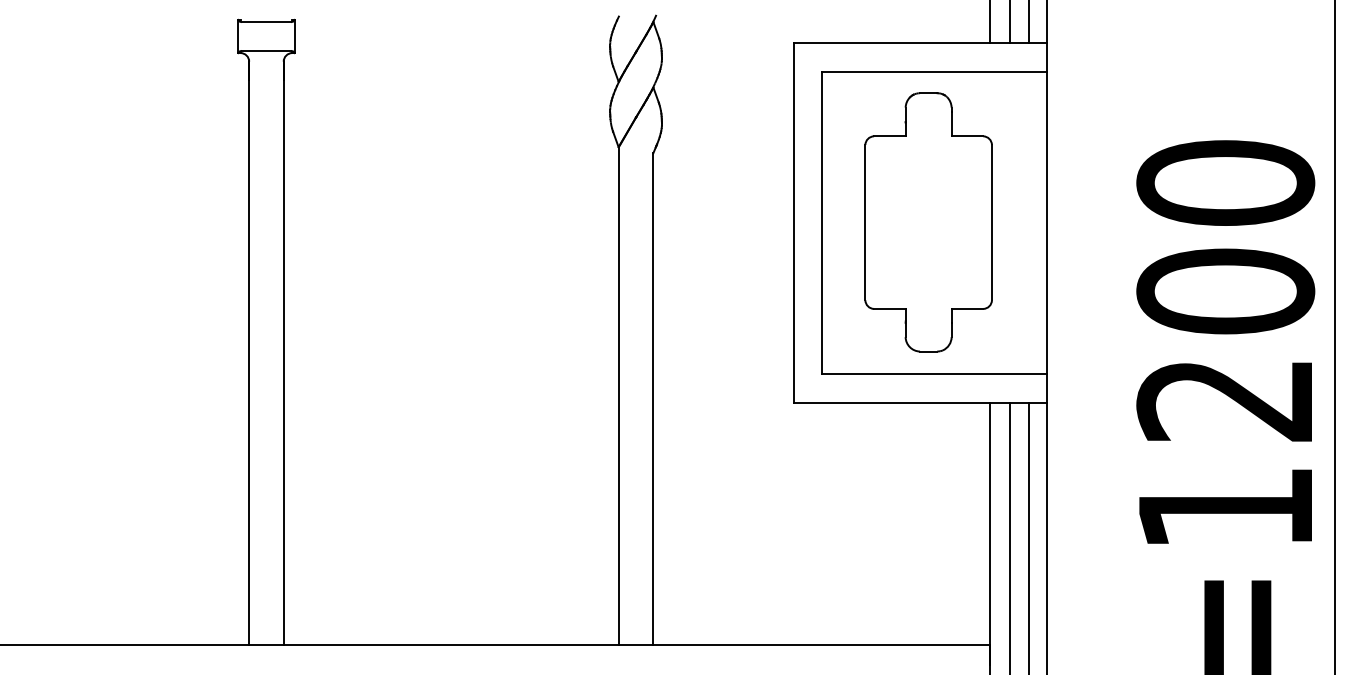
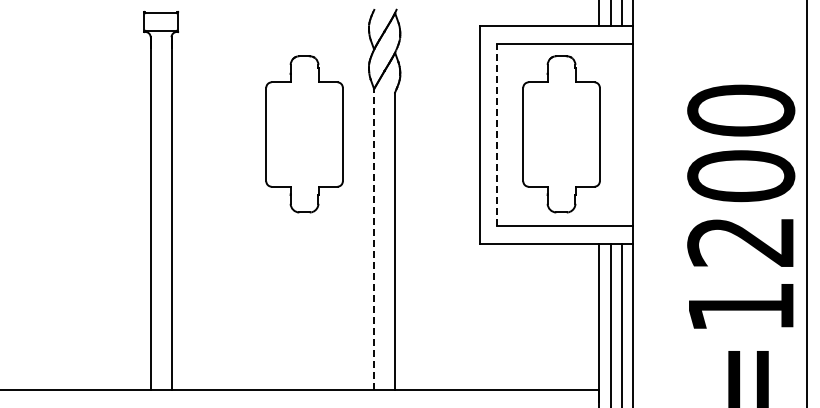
part: (503, 222) -> (304, 134), added
line: (822, 222) -> (497, 134), solid -> dashed
line: (619, 396) -> (374, 239), solid -> dashed

